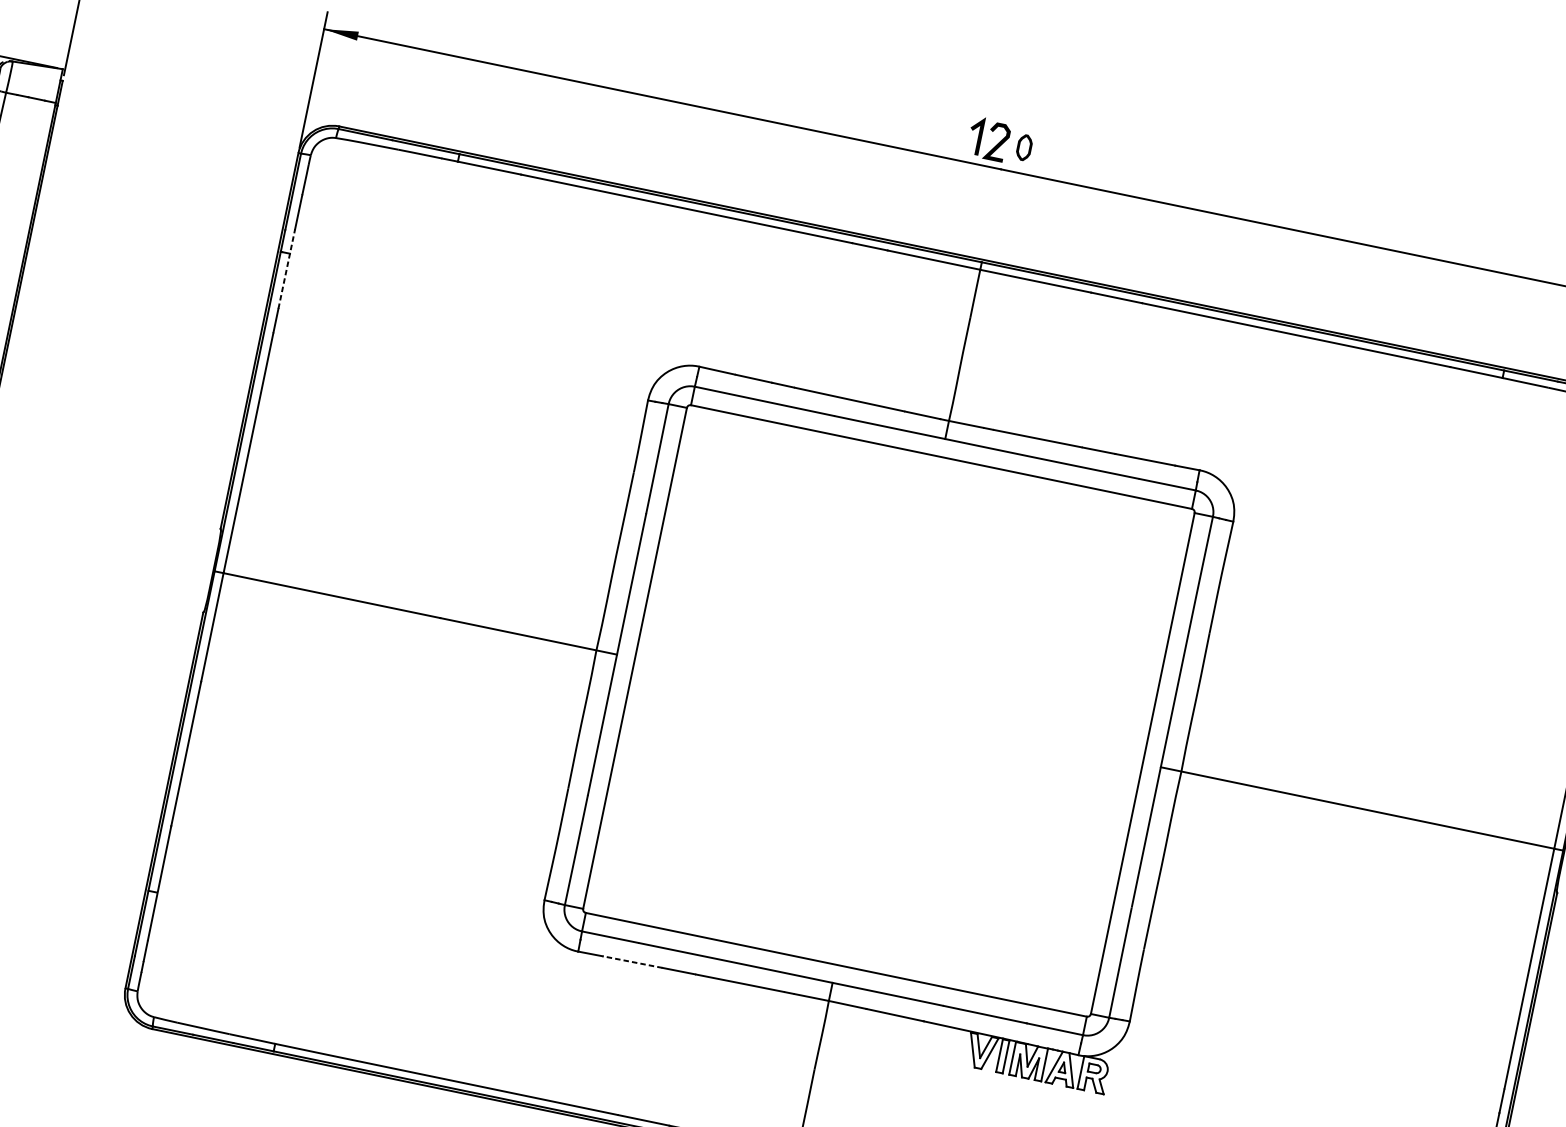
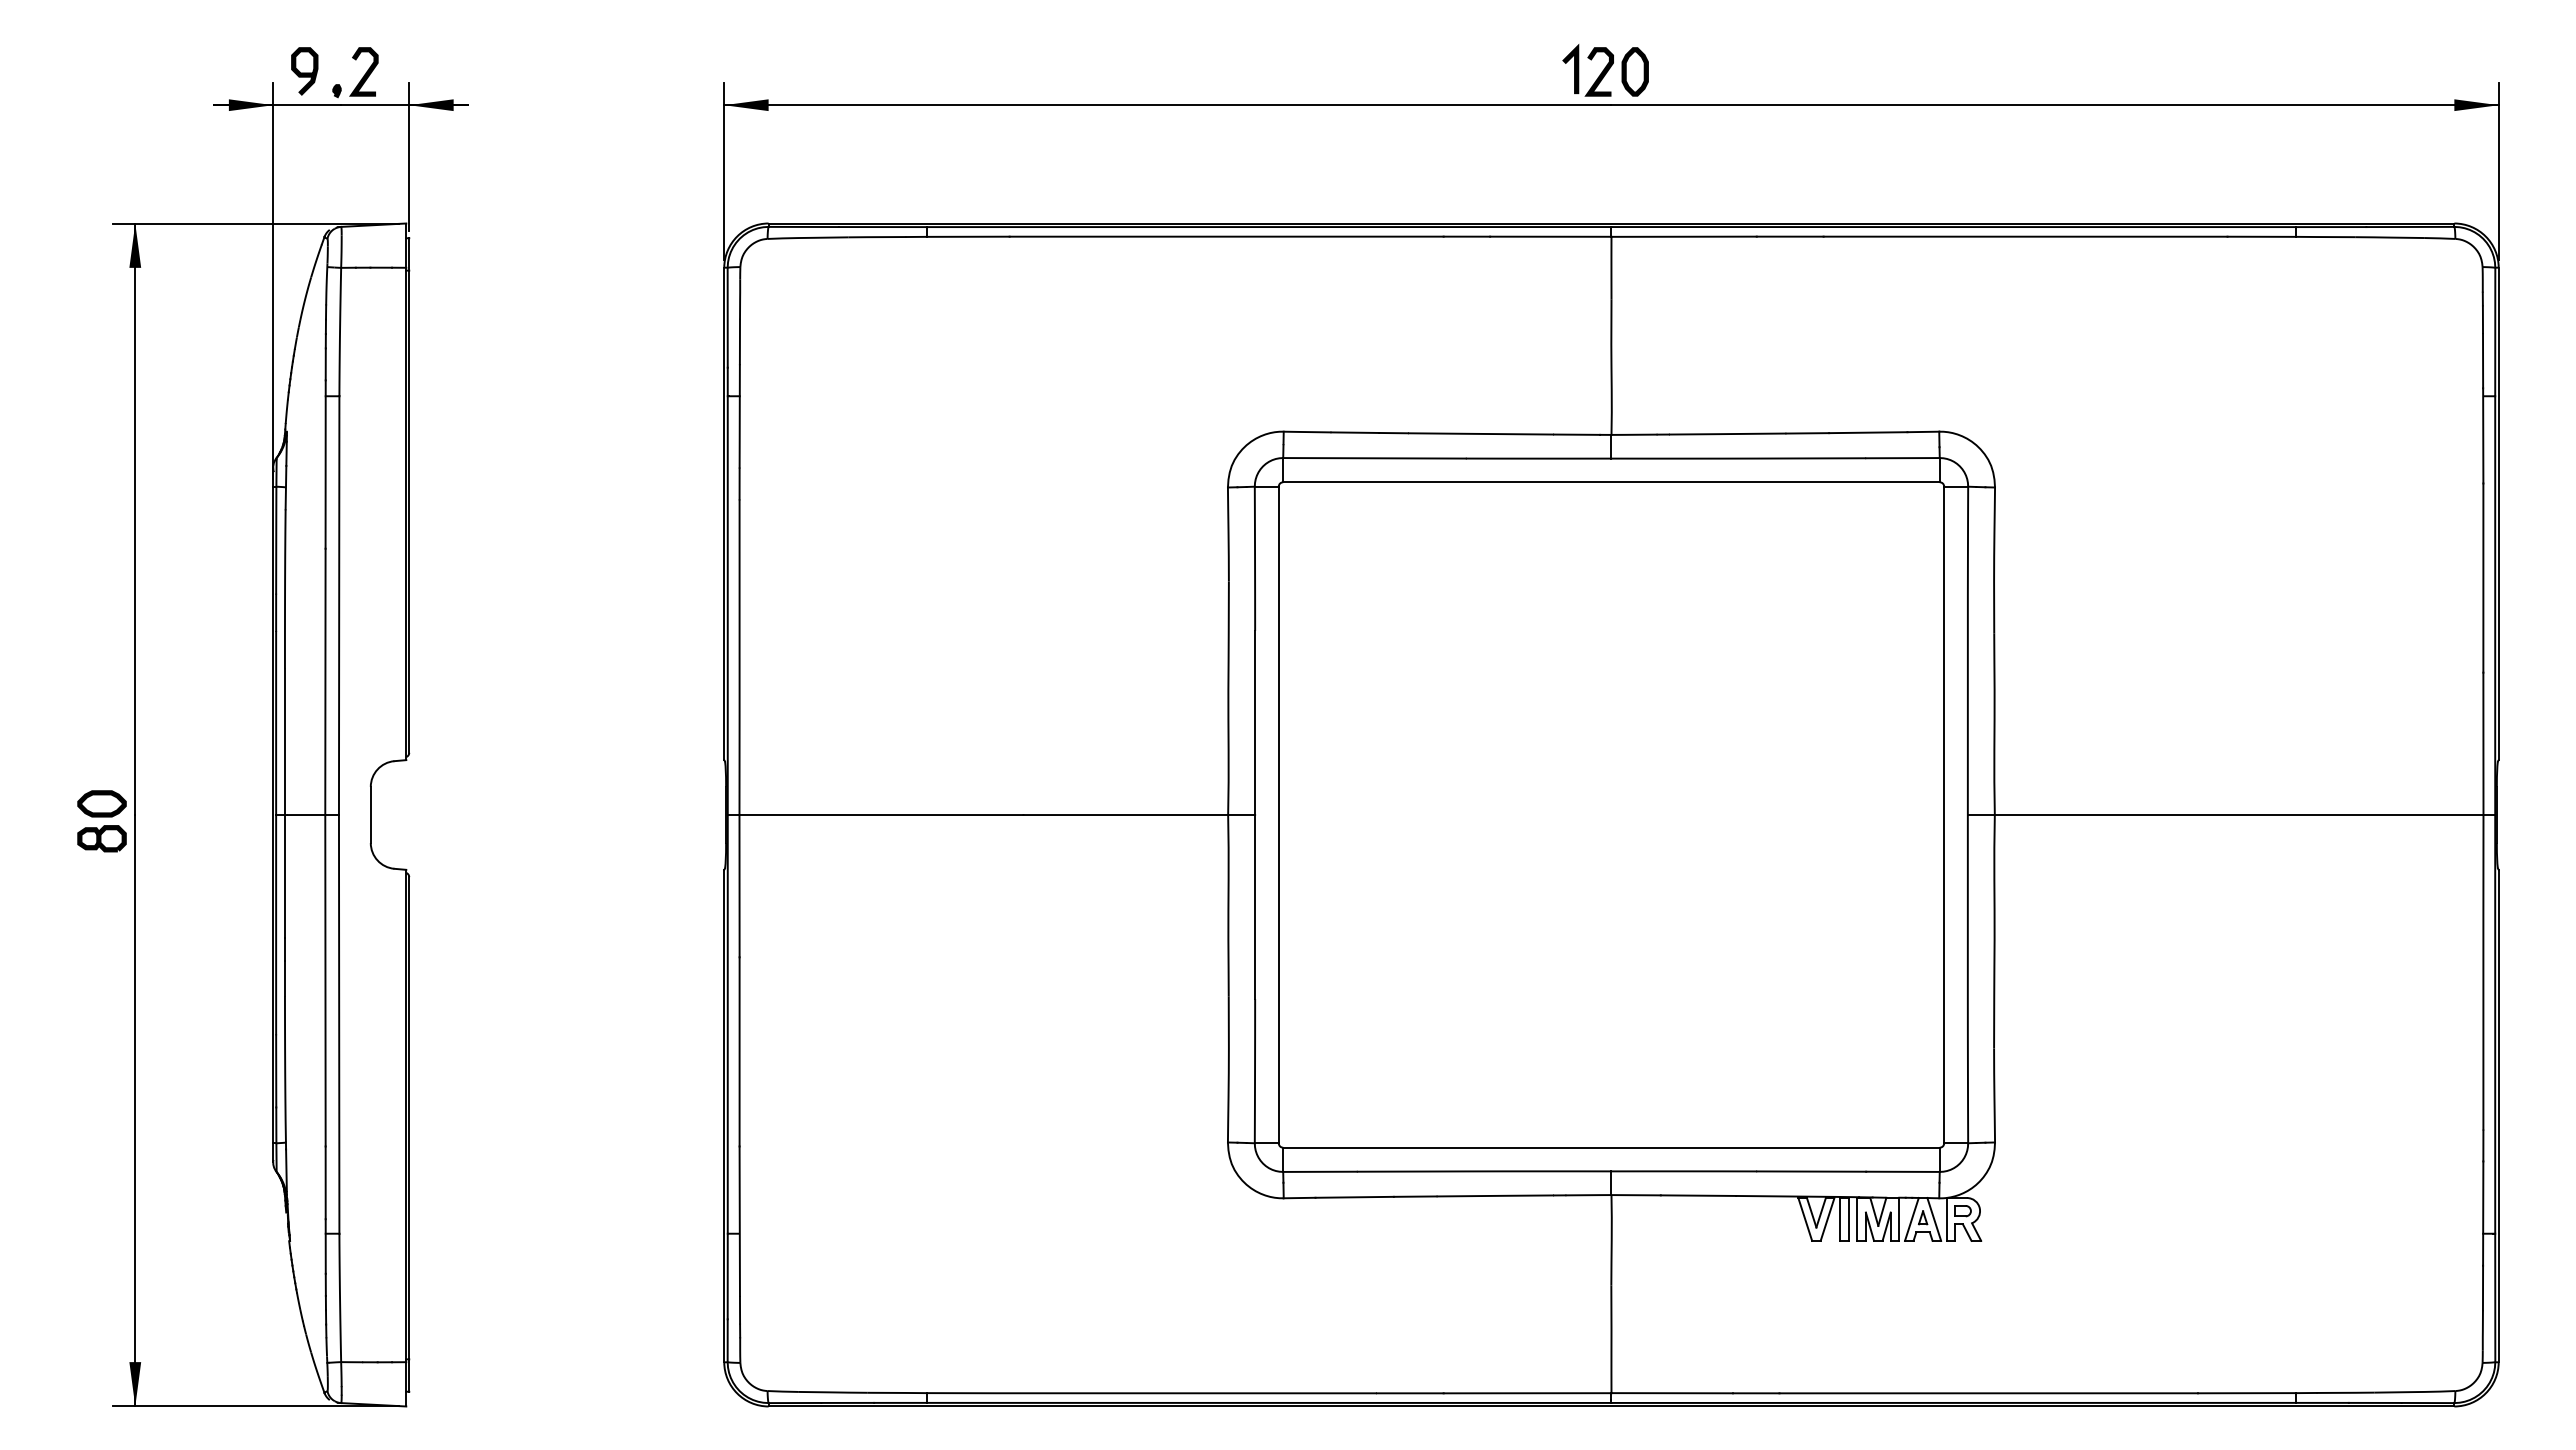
part: (1023, 147) -> (1634, 71), size x1.43
line: (286, 269) -> (739, 416), dashed -> solid
line: (632, 962) -> (1354, 1197), dashed -> solid

